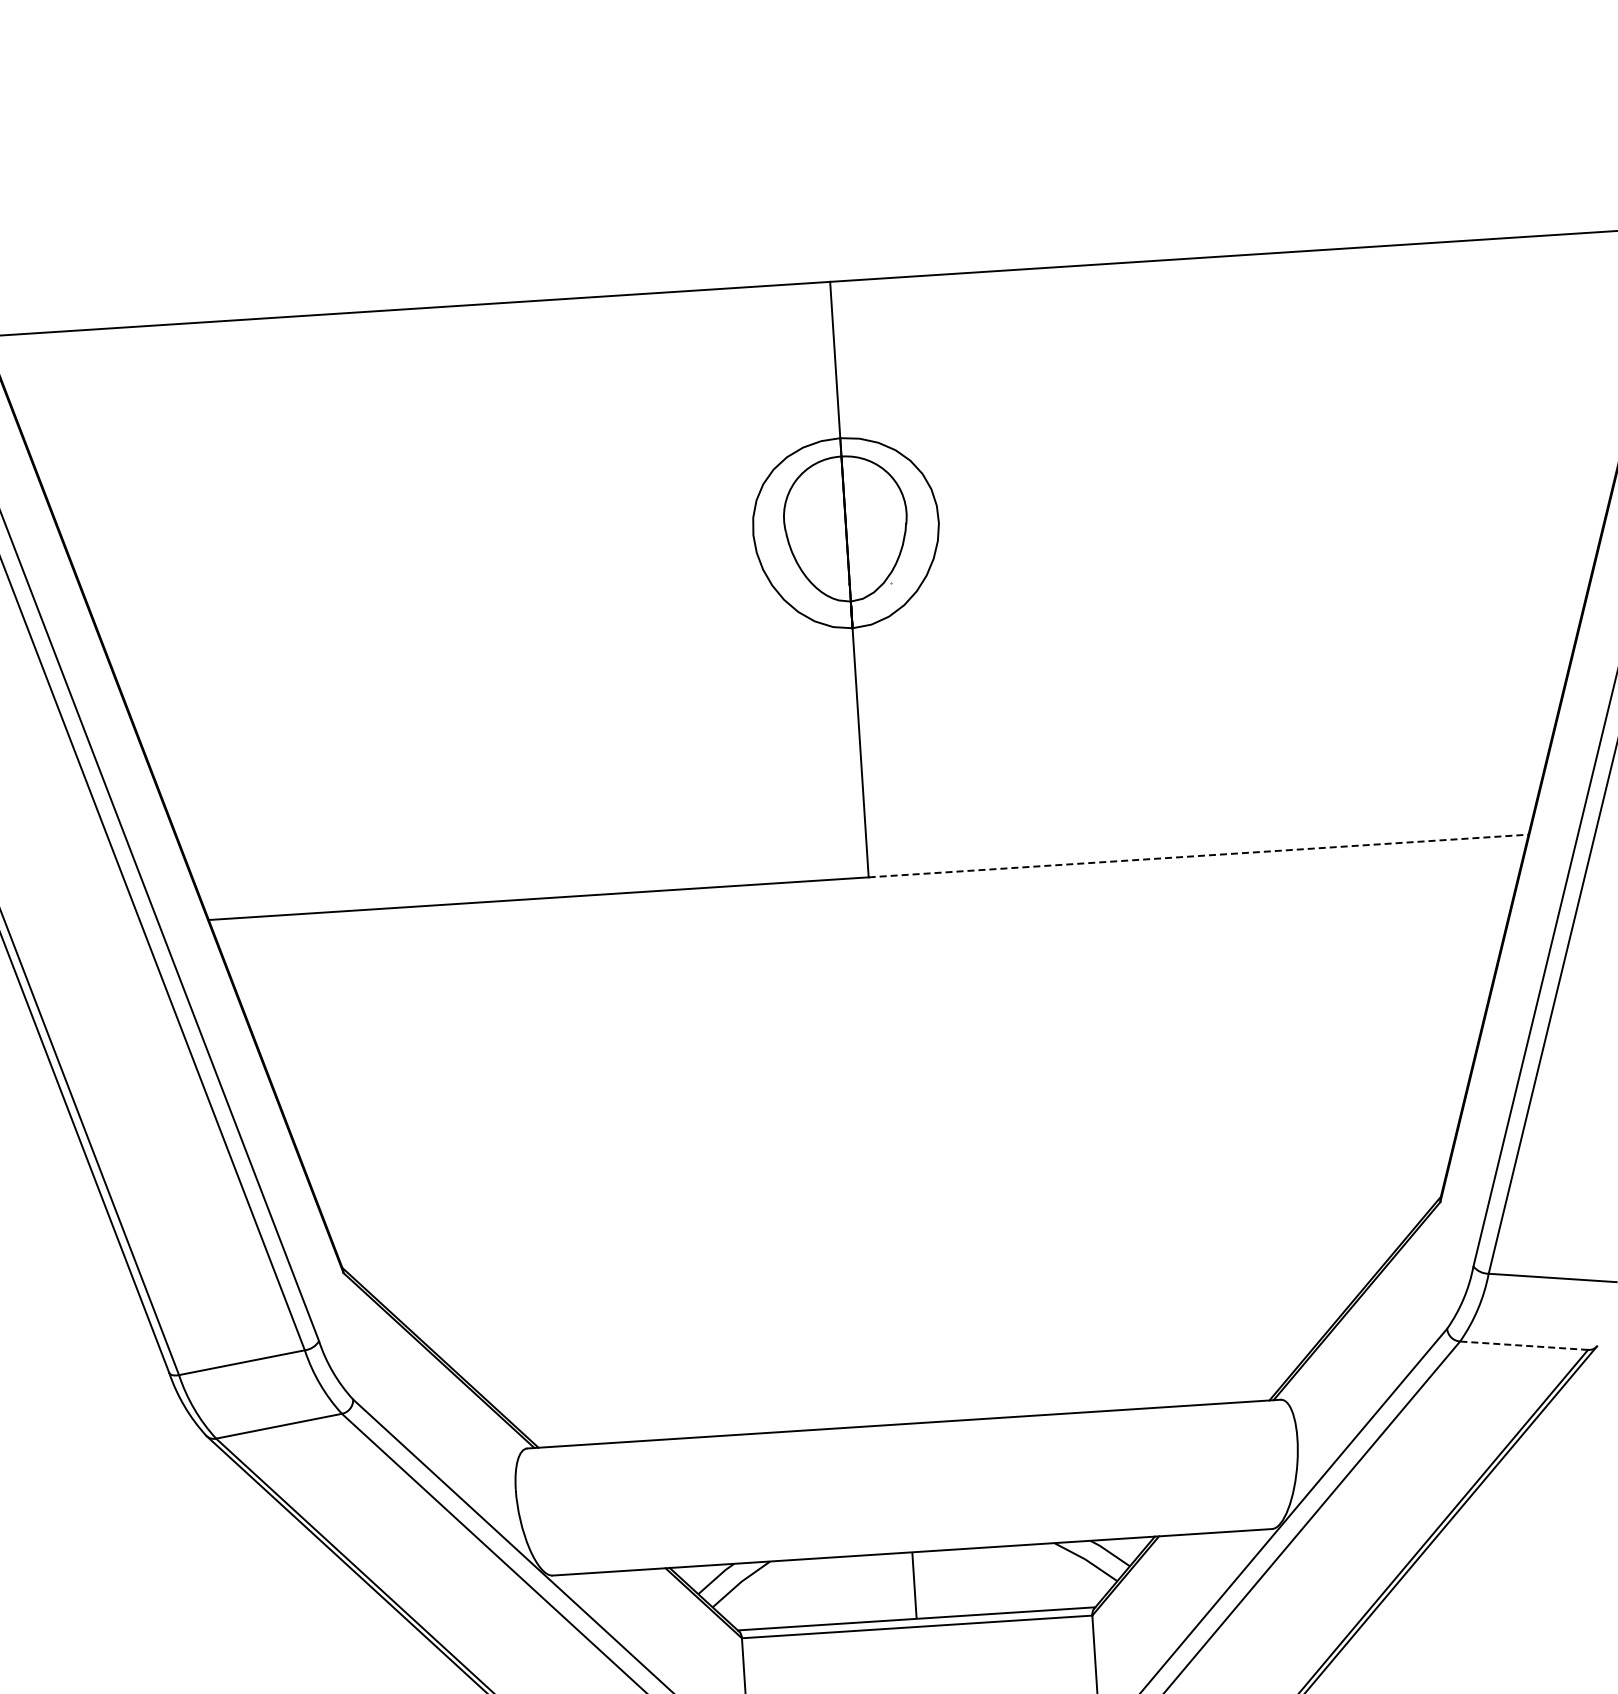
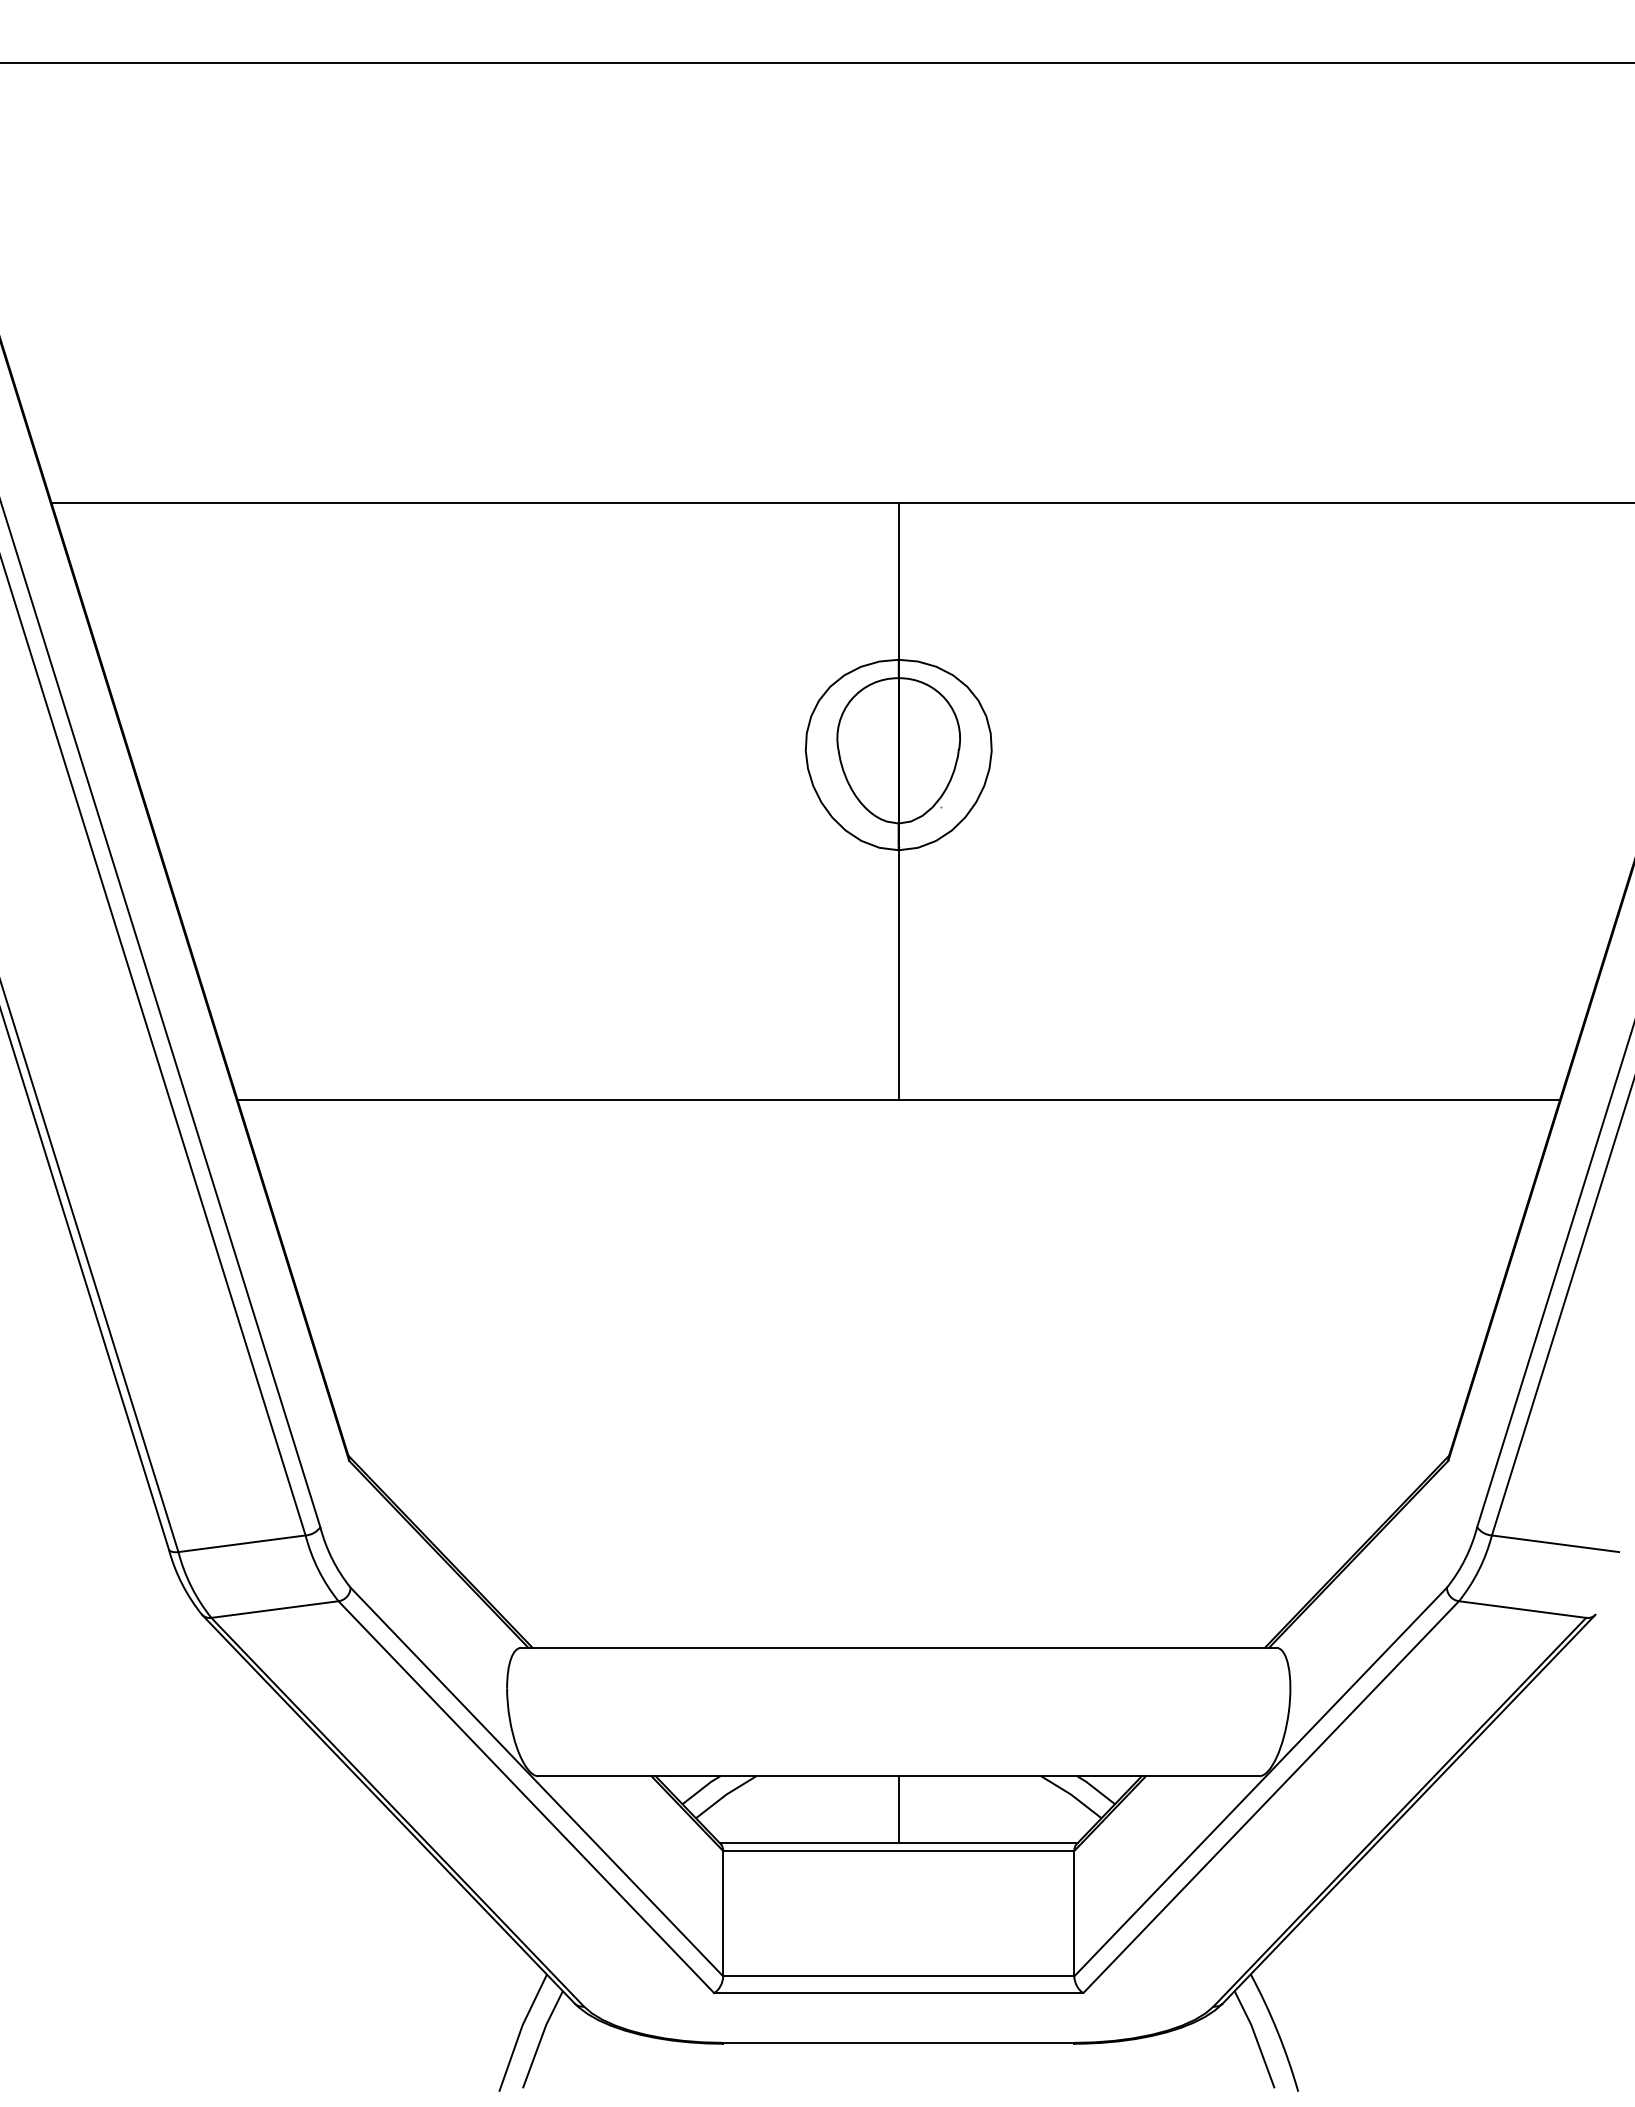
line: (1198, 855) -> (1229, 1099), dashed -> solid
line: (1524, 1345) -> (1522, 1609), dashed -> solid

